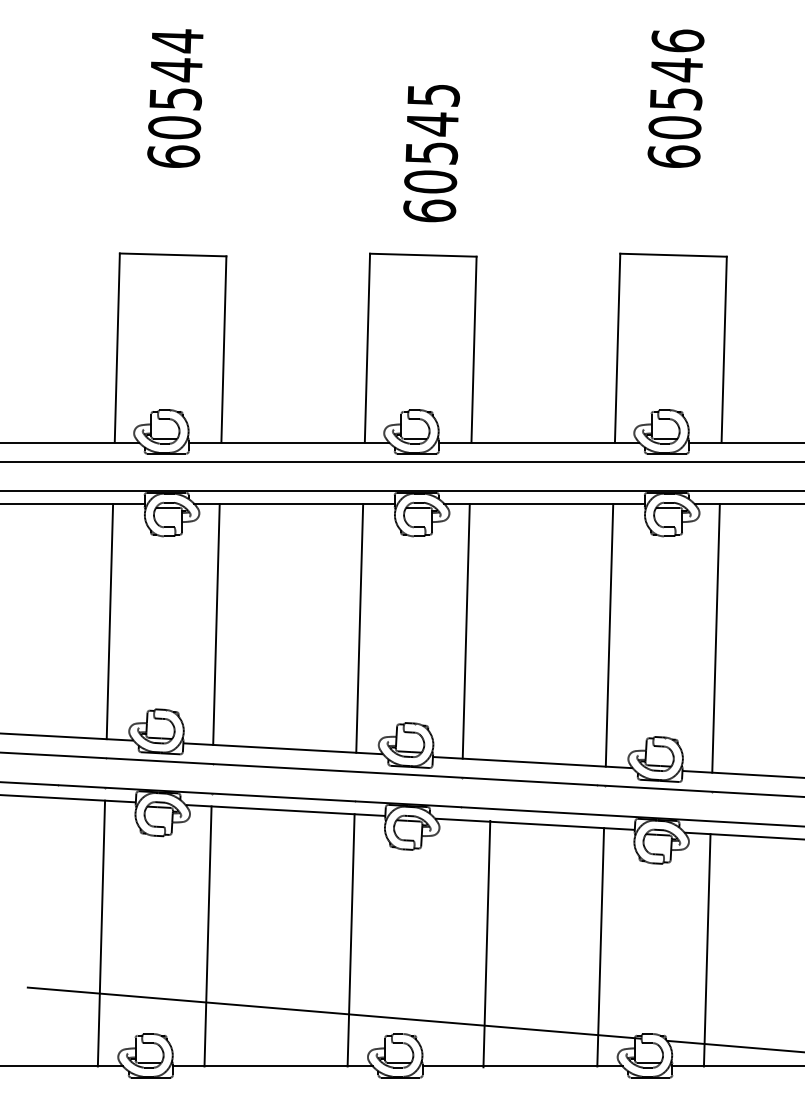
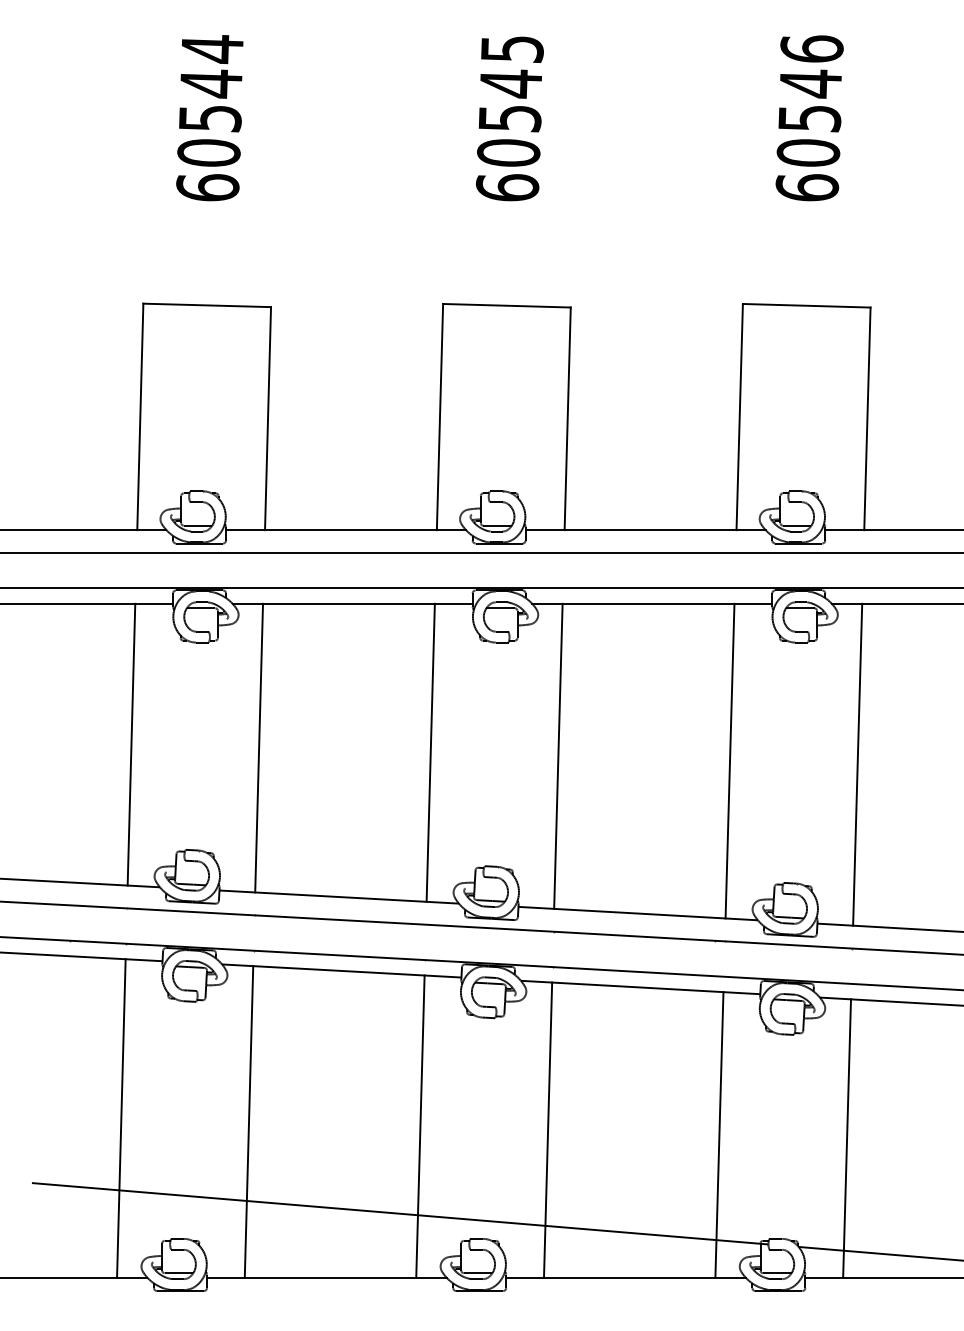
text: (431, 153) -> (509, 118), moved
line: (487, 943) -> (548, 1129), moved

